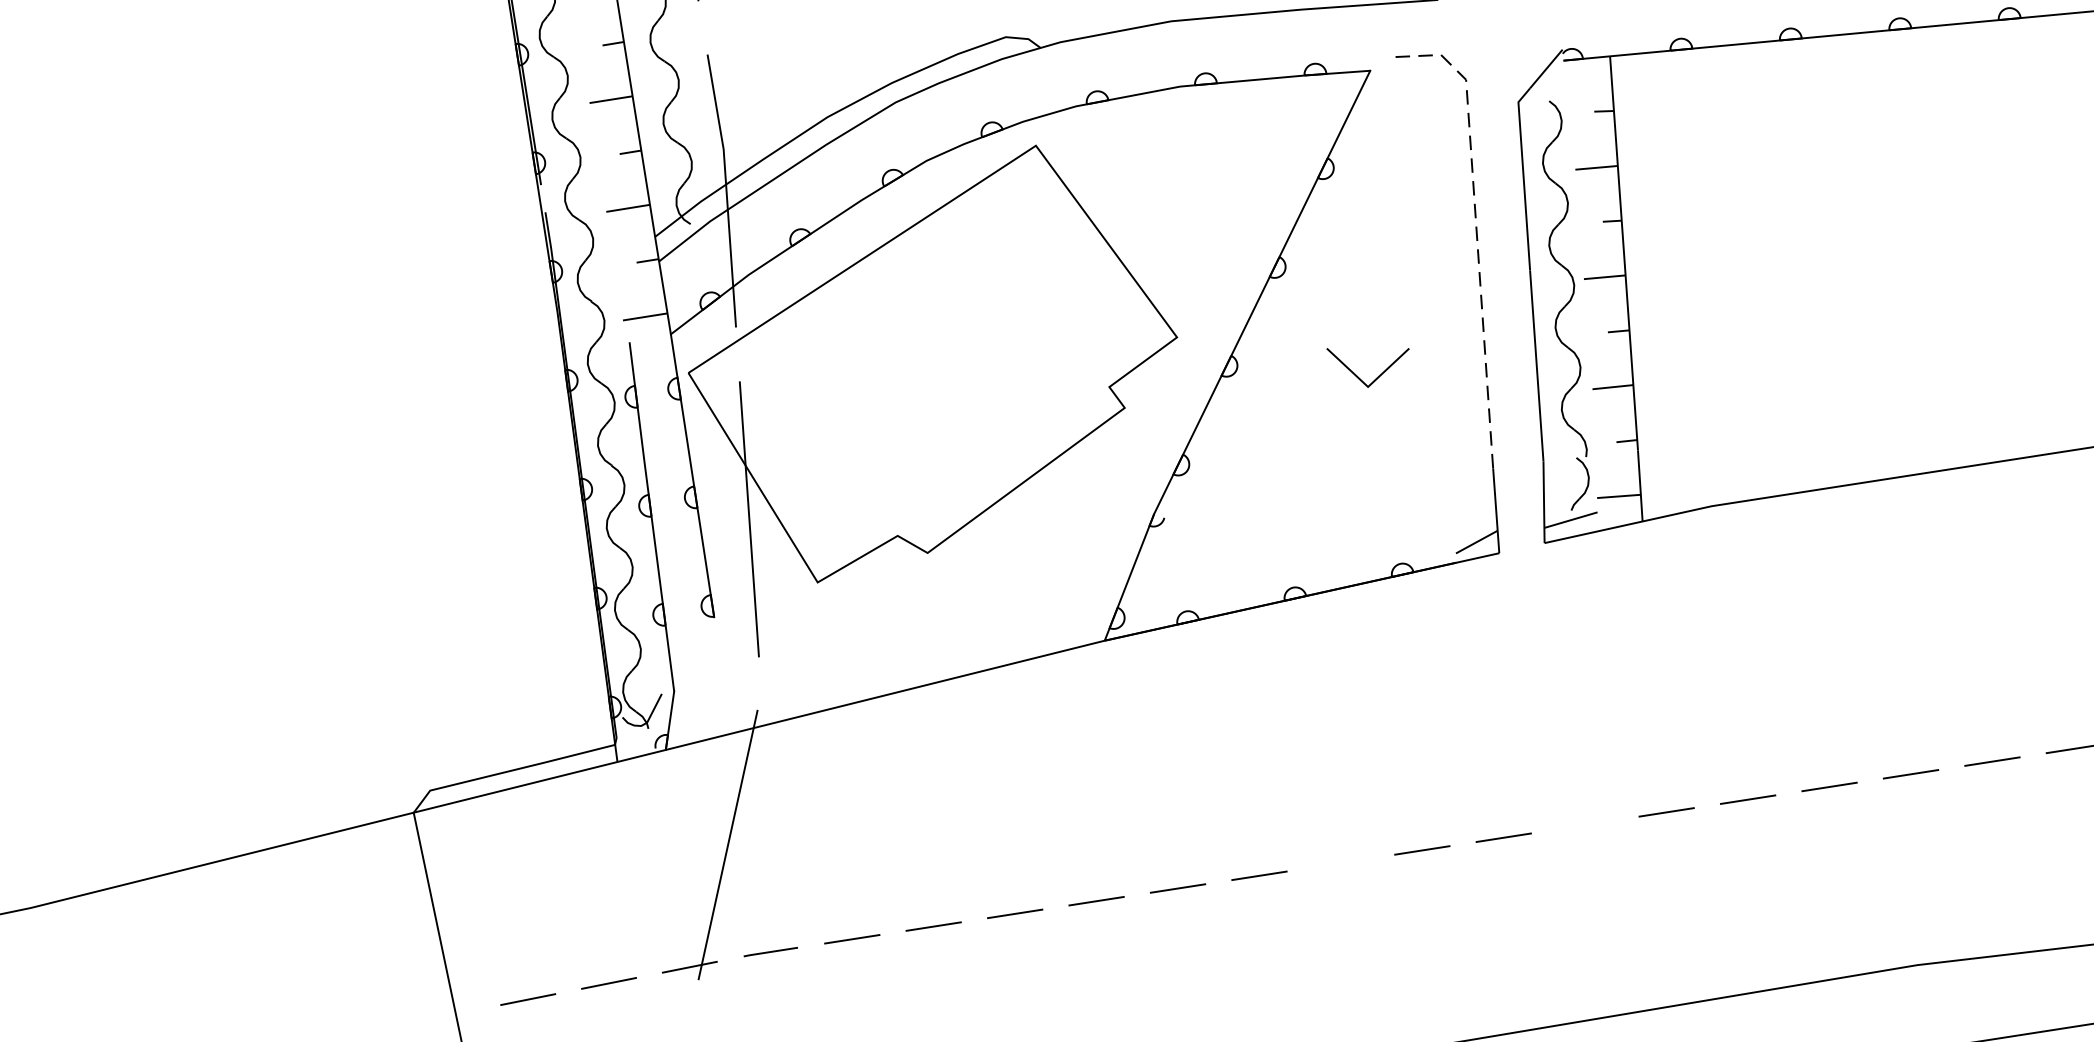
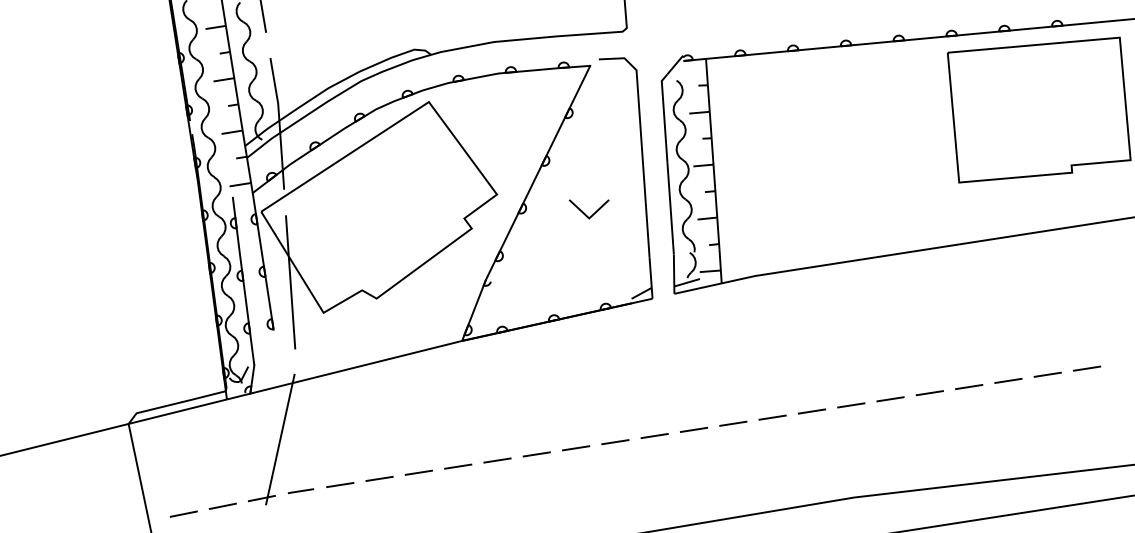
line: (1476, 225) -> (641, 140), dashed -> solid
line: (1584, 824) -> (693, 429), added
line: (1341, 863) -> (576, 448), added

